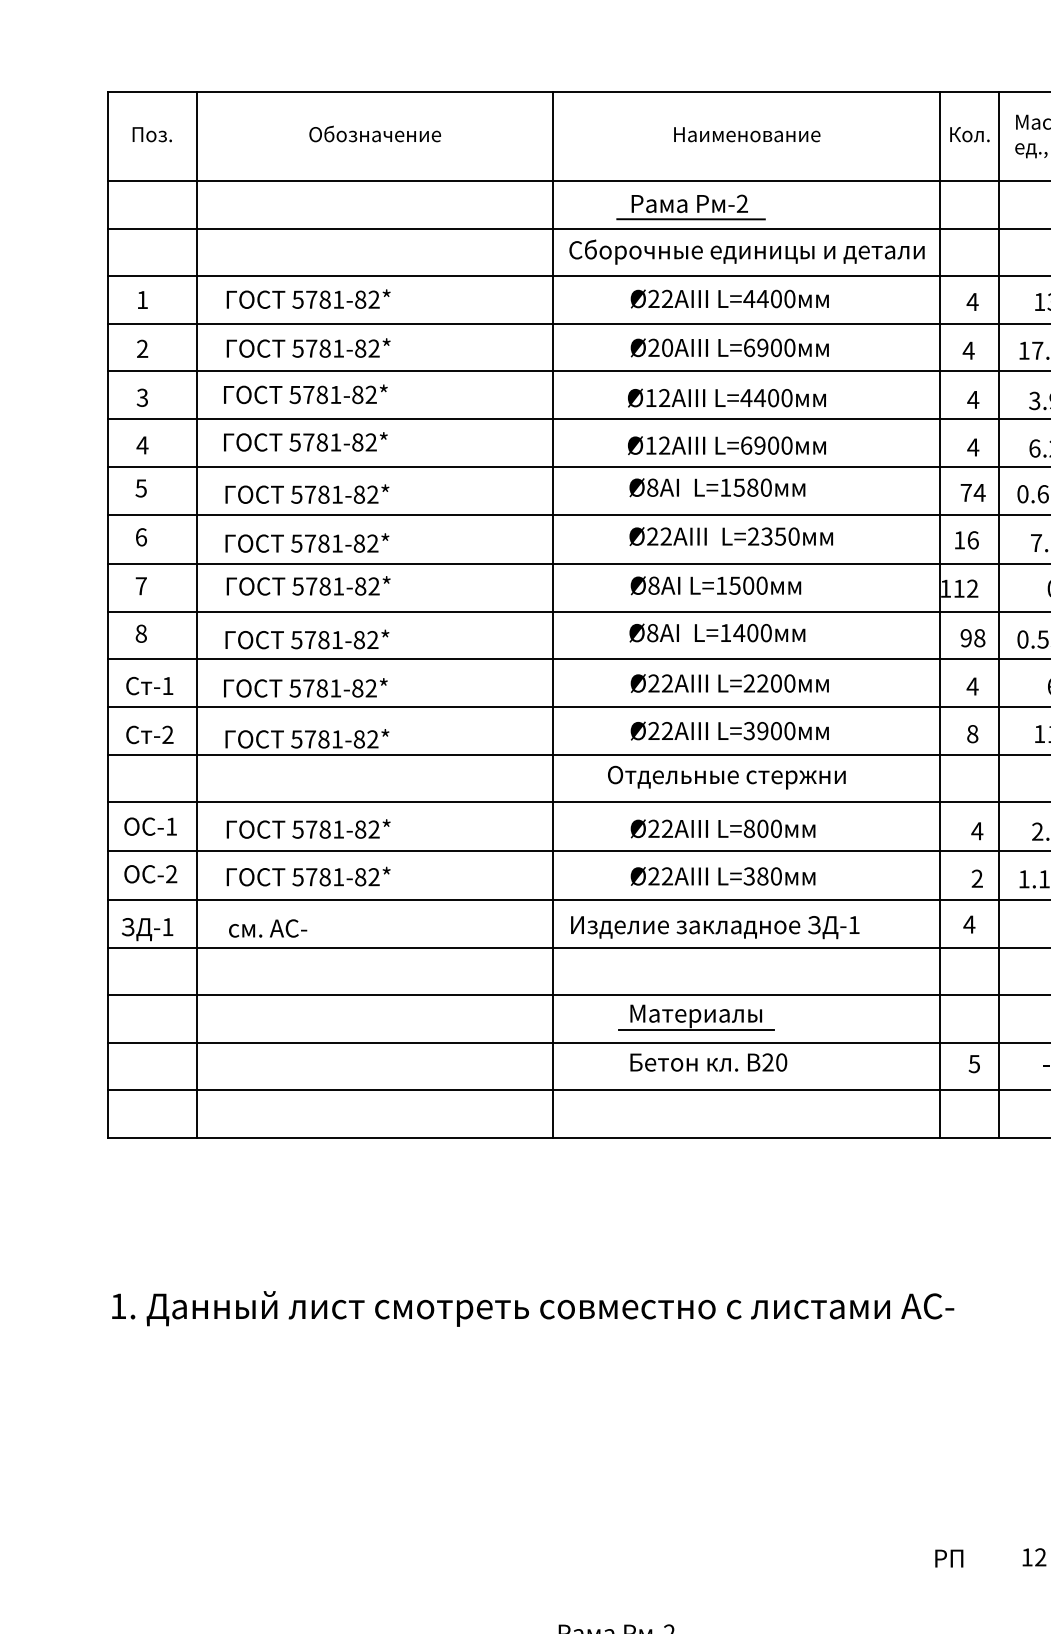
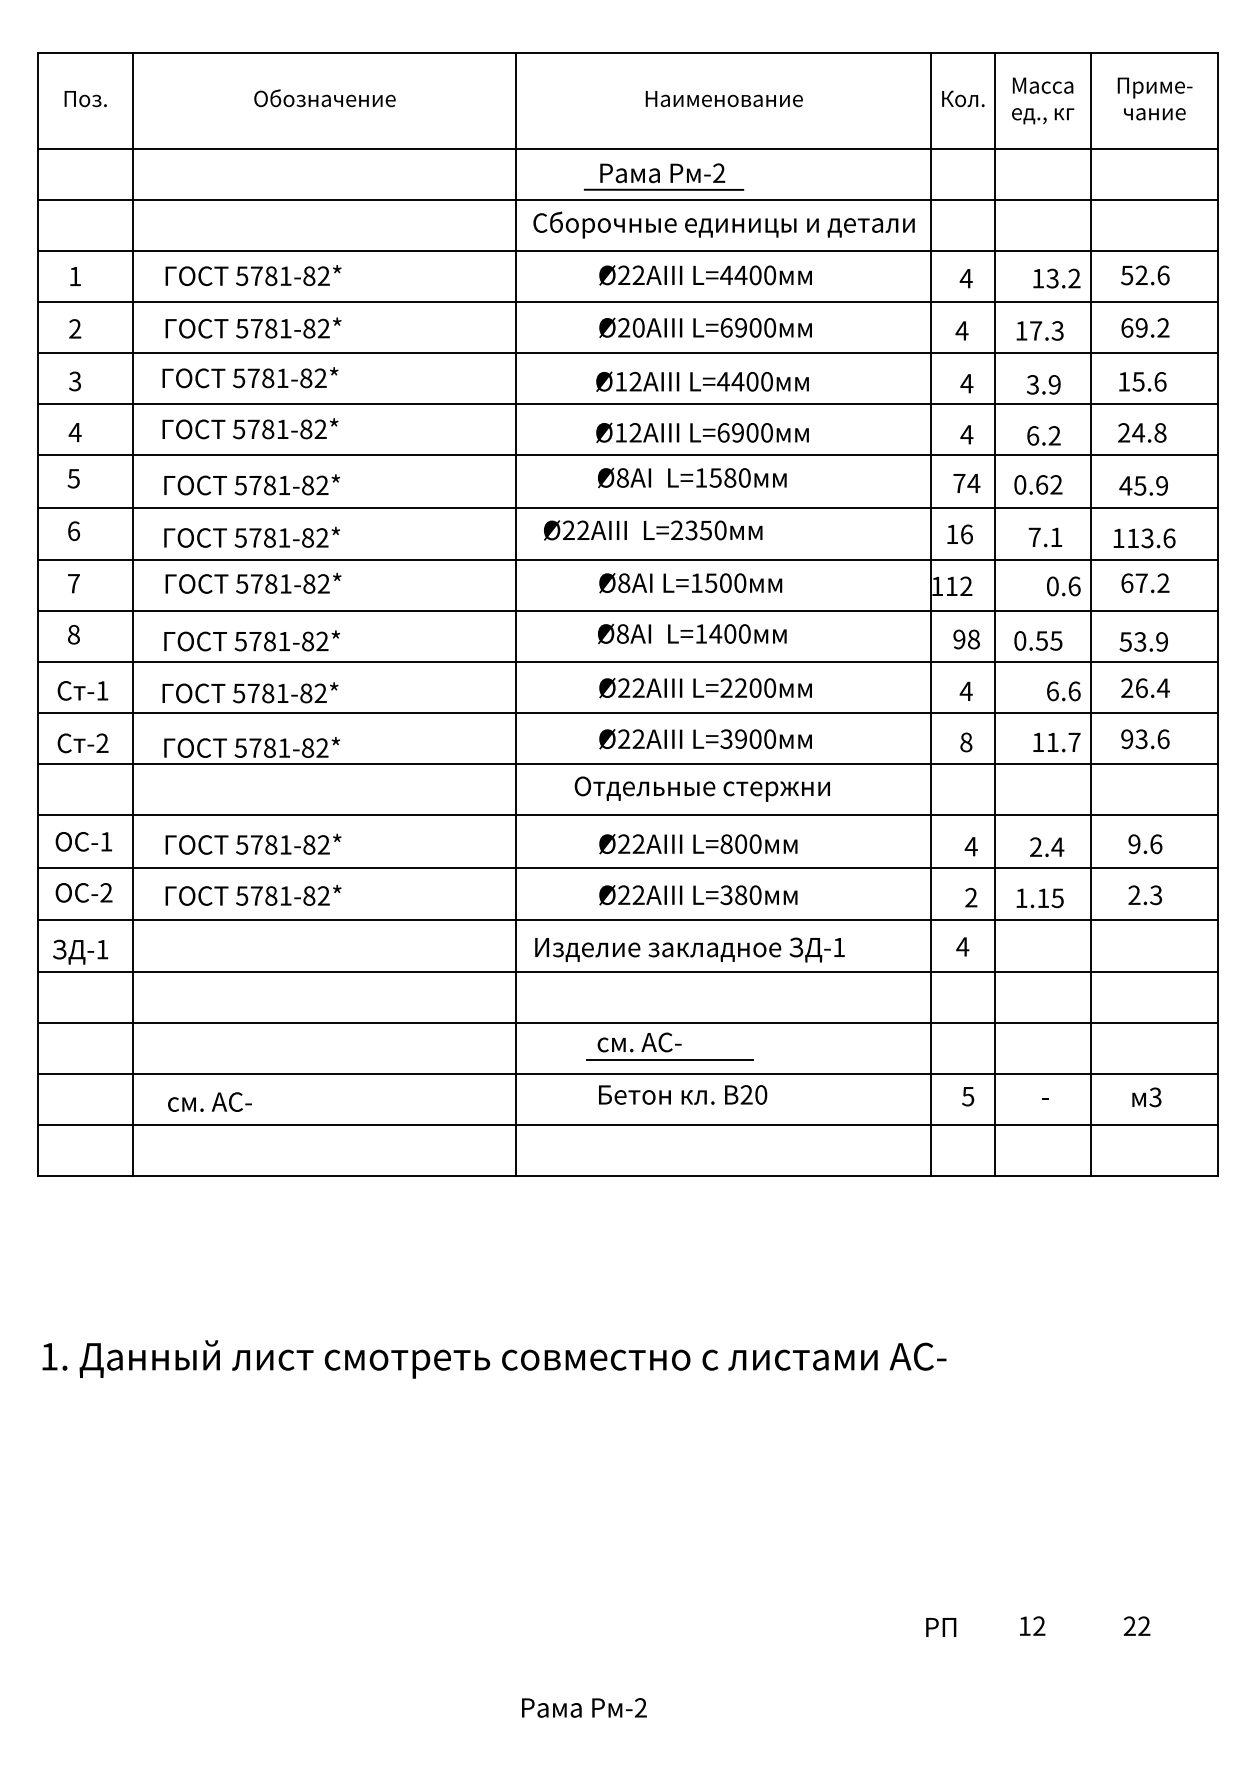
text: (731, 536) -> (653, 530), moved
text: (267, 927) -> (209, 1101), moved
text: (695, 1015) -> (668, 1044), Материалы -> см. АС-

